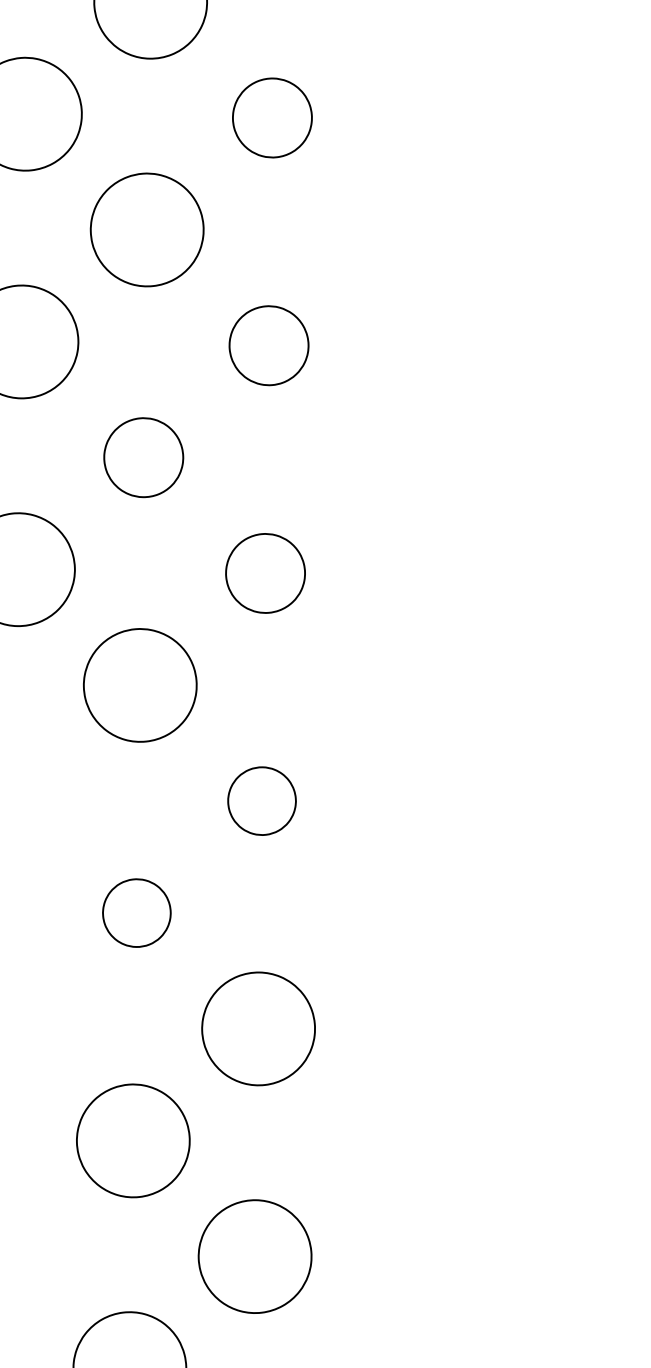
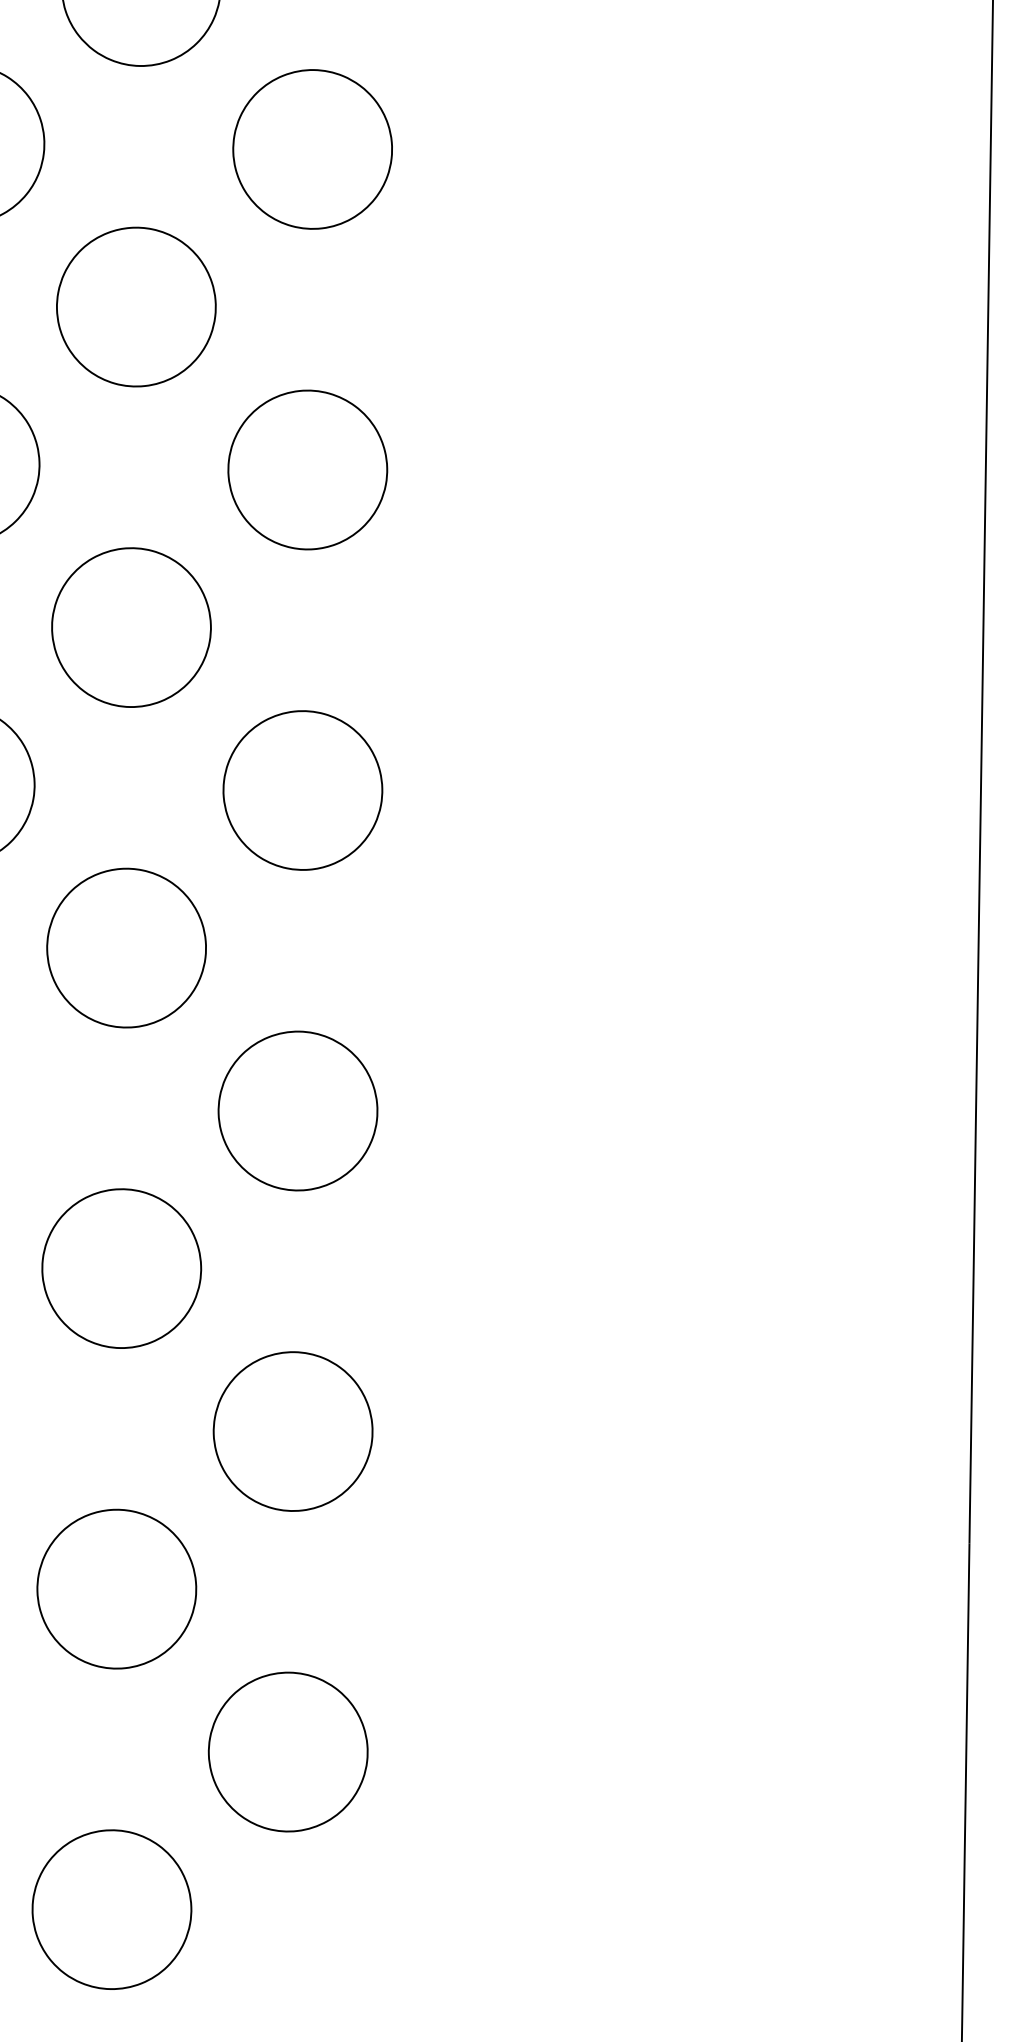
part: (272, 118) -> (312, 149), size x1.43
part: (268, 345) -> (307, 469), size x1.43
part: (143, 457) -> (131, 627), size x1.43
part: (265, 573) -> (302, 790), size x1.43
part: (261, 800) -> (297, 1110), size x1.67
part: (136, 913) -> (121, 1268), size x1.67

